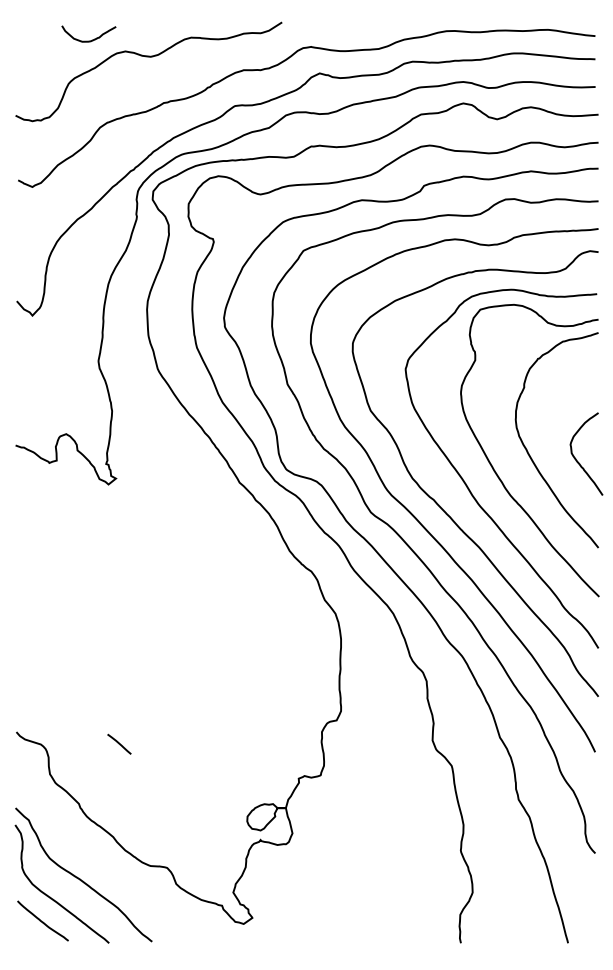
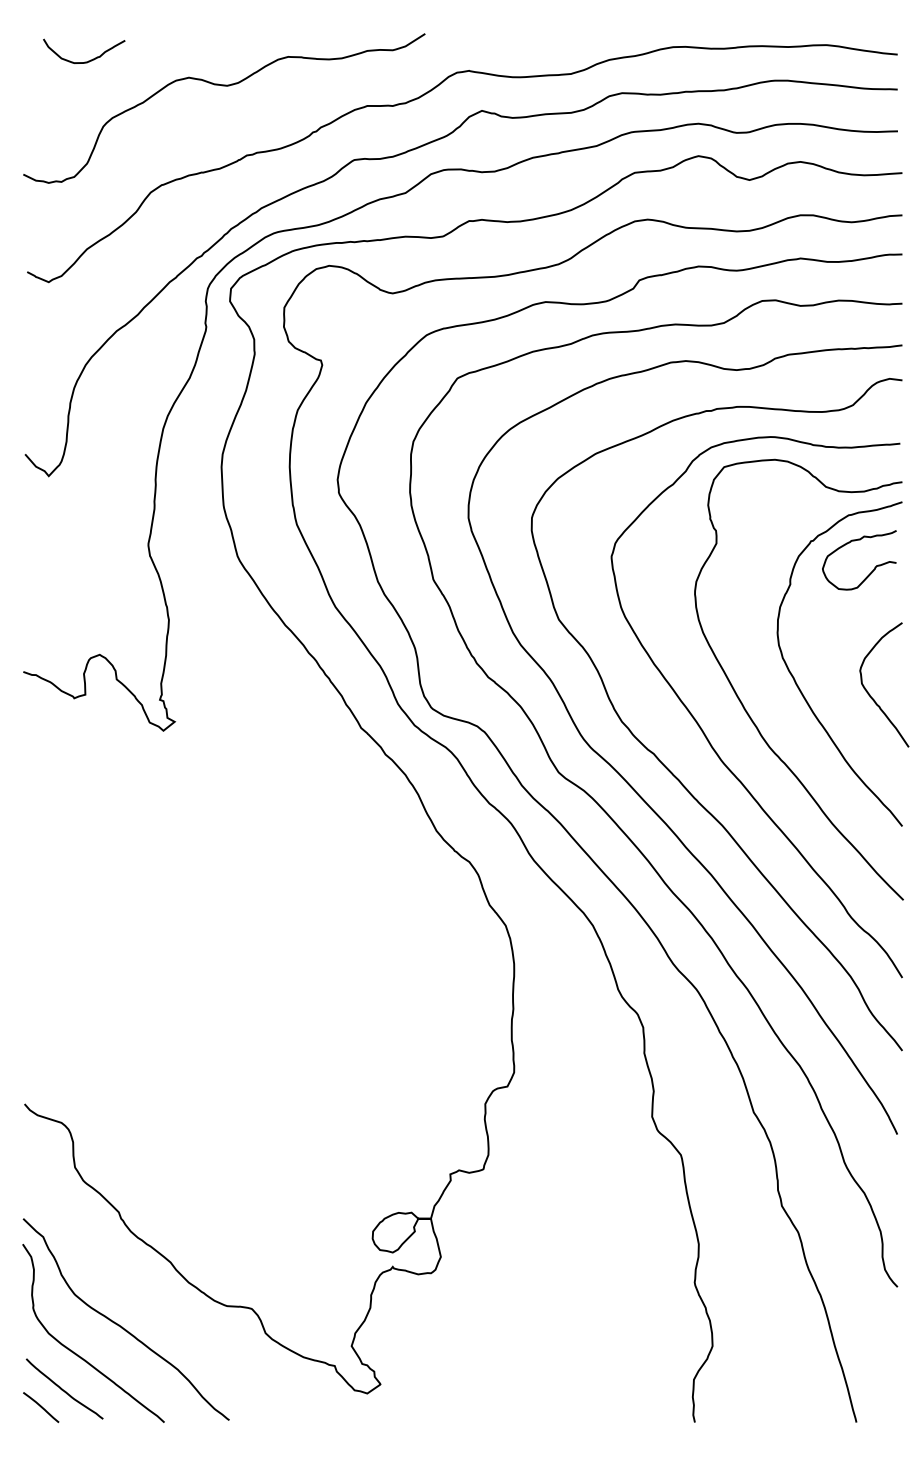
curve: (88, 40) -> (83, 61), moved
curve: (577, 378) -> (870, 570), added
line: (119, 743) -> (41, 1406), moved

